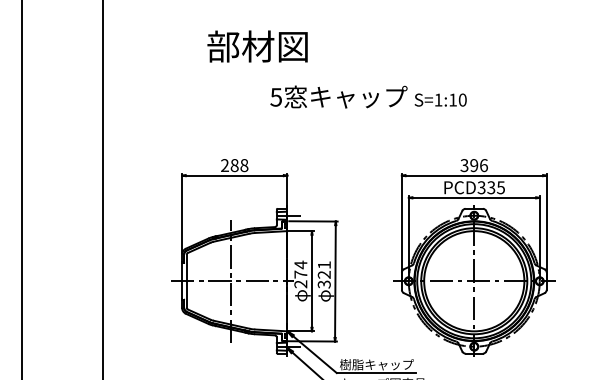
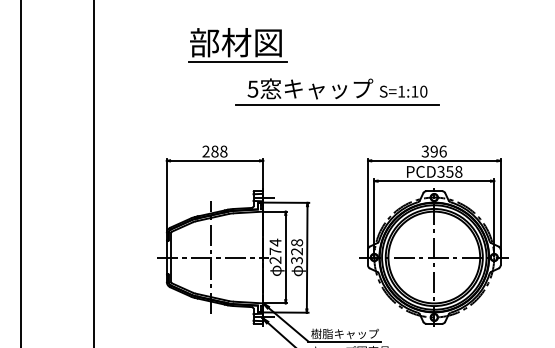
line: (259, 68) -> (237, 62), added
line: (368, 115) -> (337, 105), added
text: (496, 187) -> (454, 171), PCD335 -> PCD358
text: (324, 264) -> (297, 242), 321 -> 328

